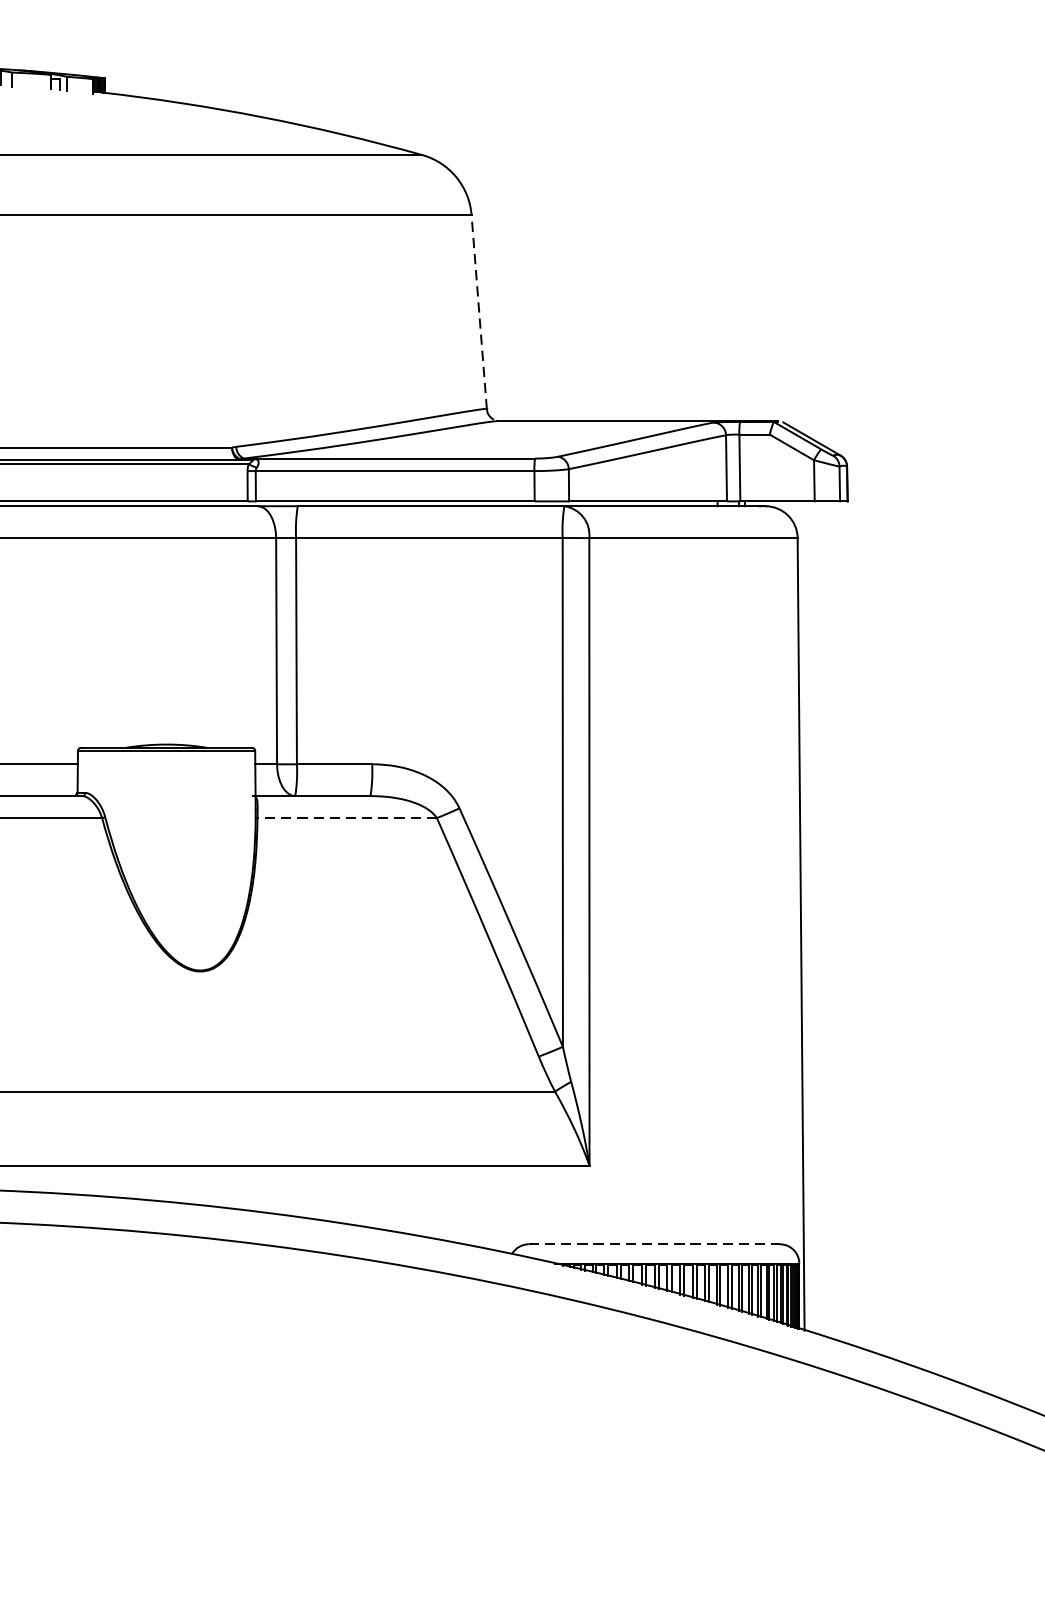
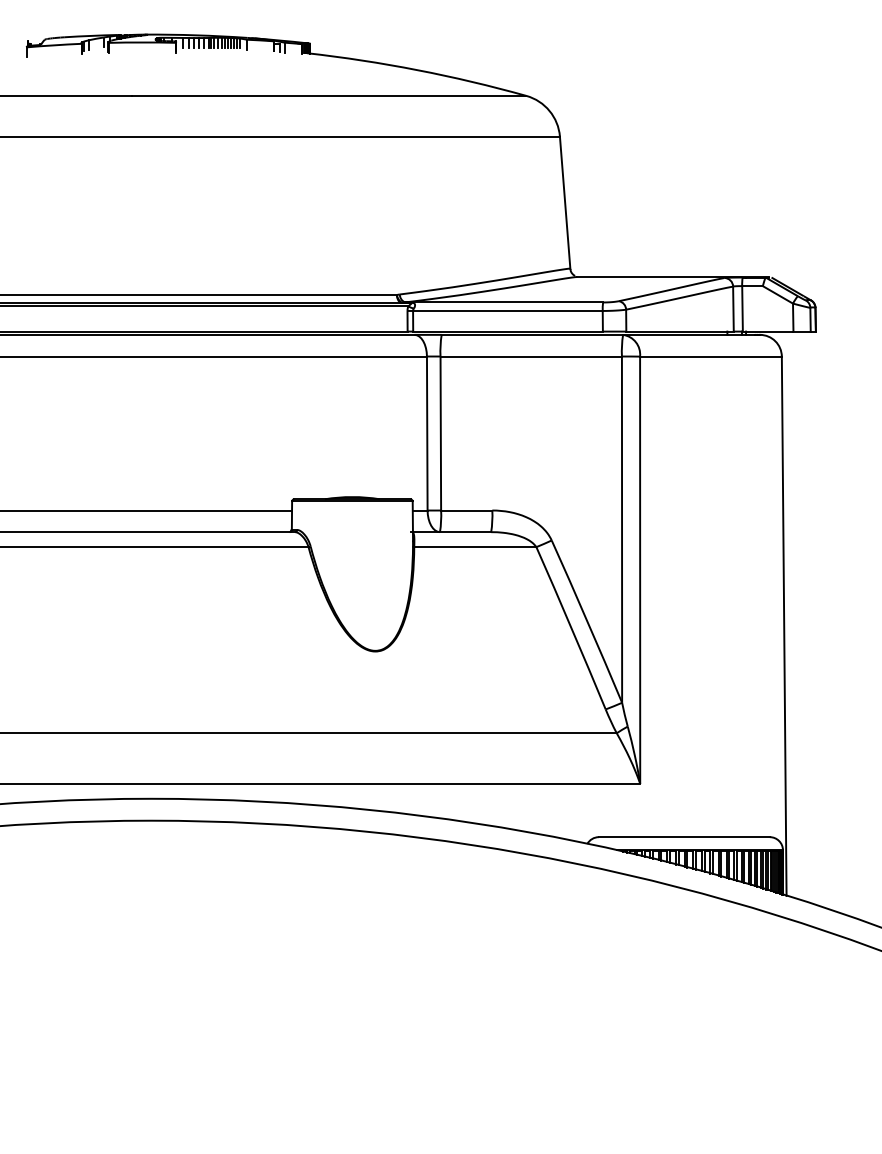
line: (479, 311) -> (565, 202), dashed -> solid
line: (345, 818) -> (474, 547), dashed -> solid
line: (654, 1244) -> (684, 837), dashed -> solid

